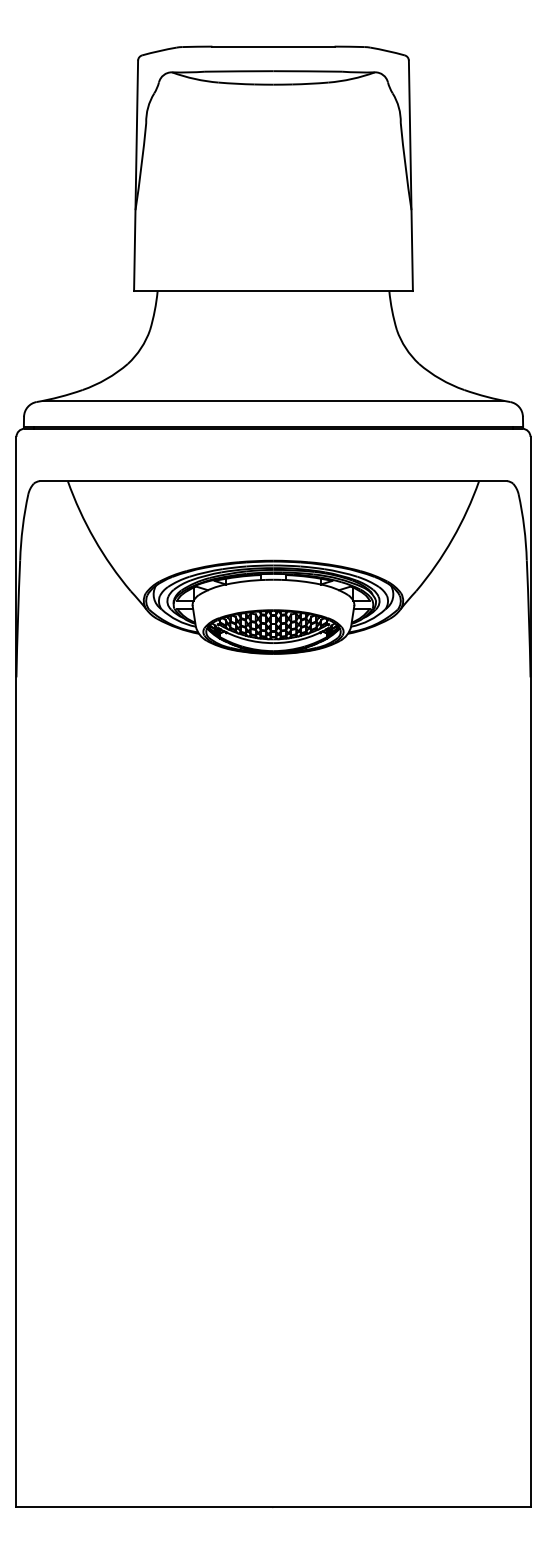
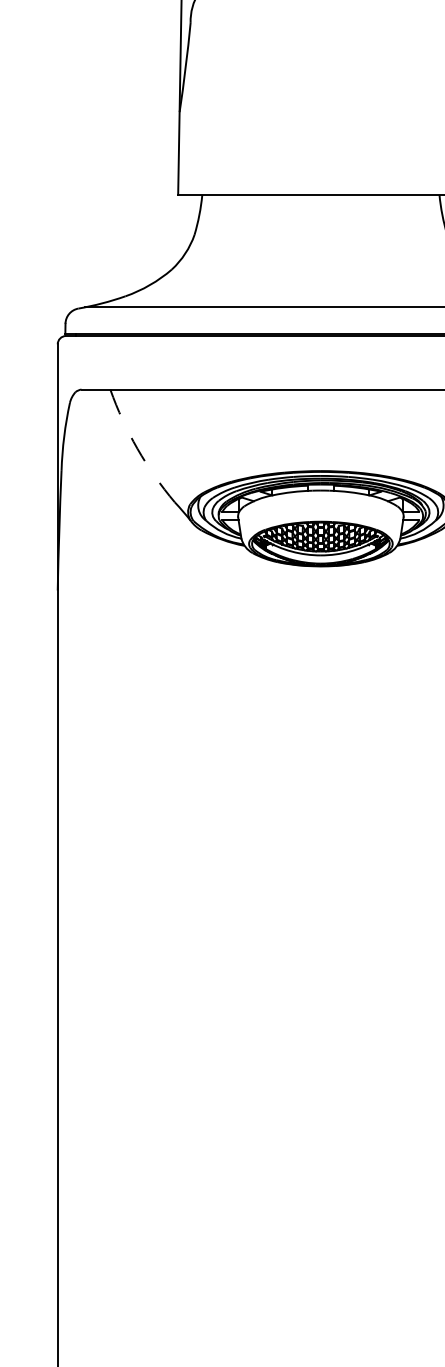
arc: (94, 539) -> (137, 449), solid -> dashed

